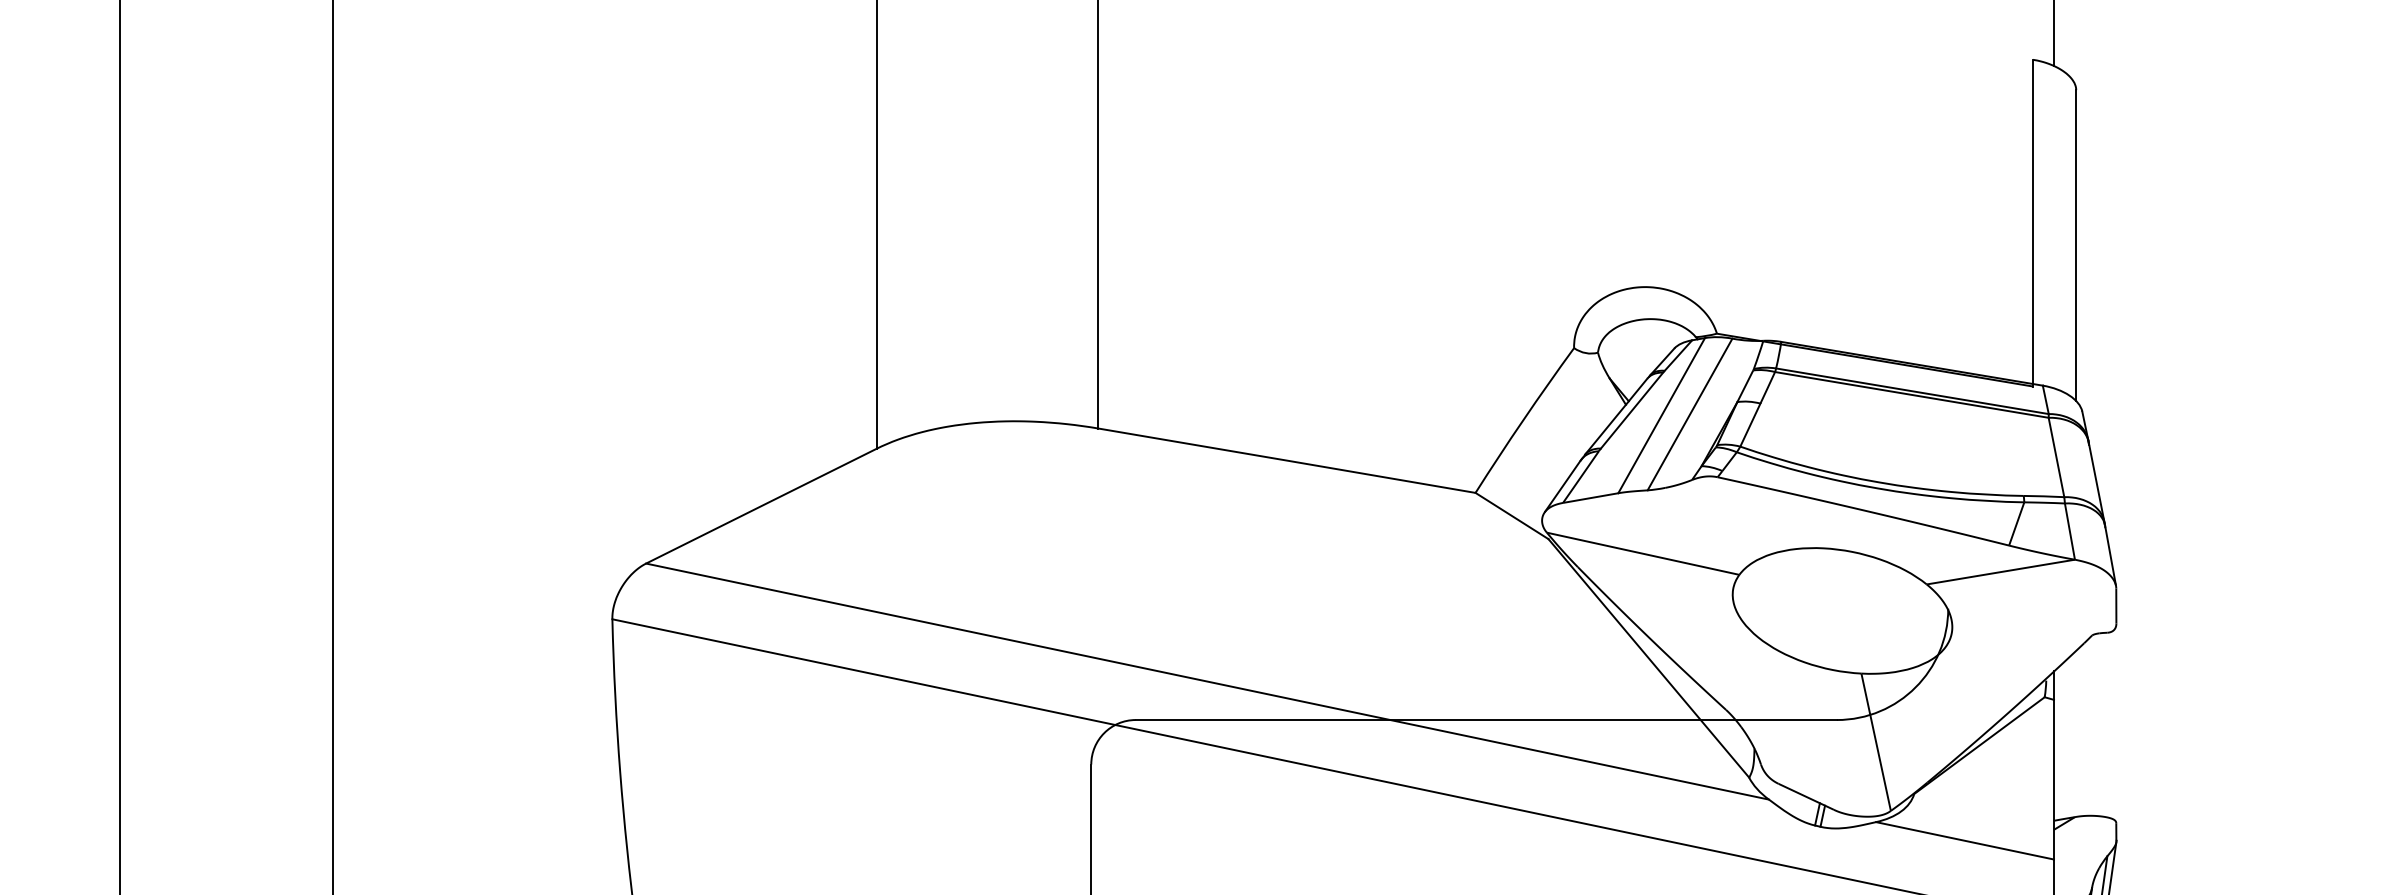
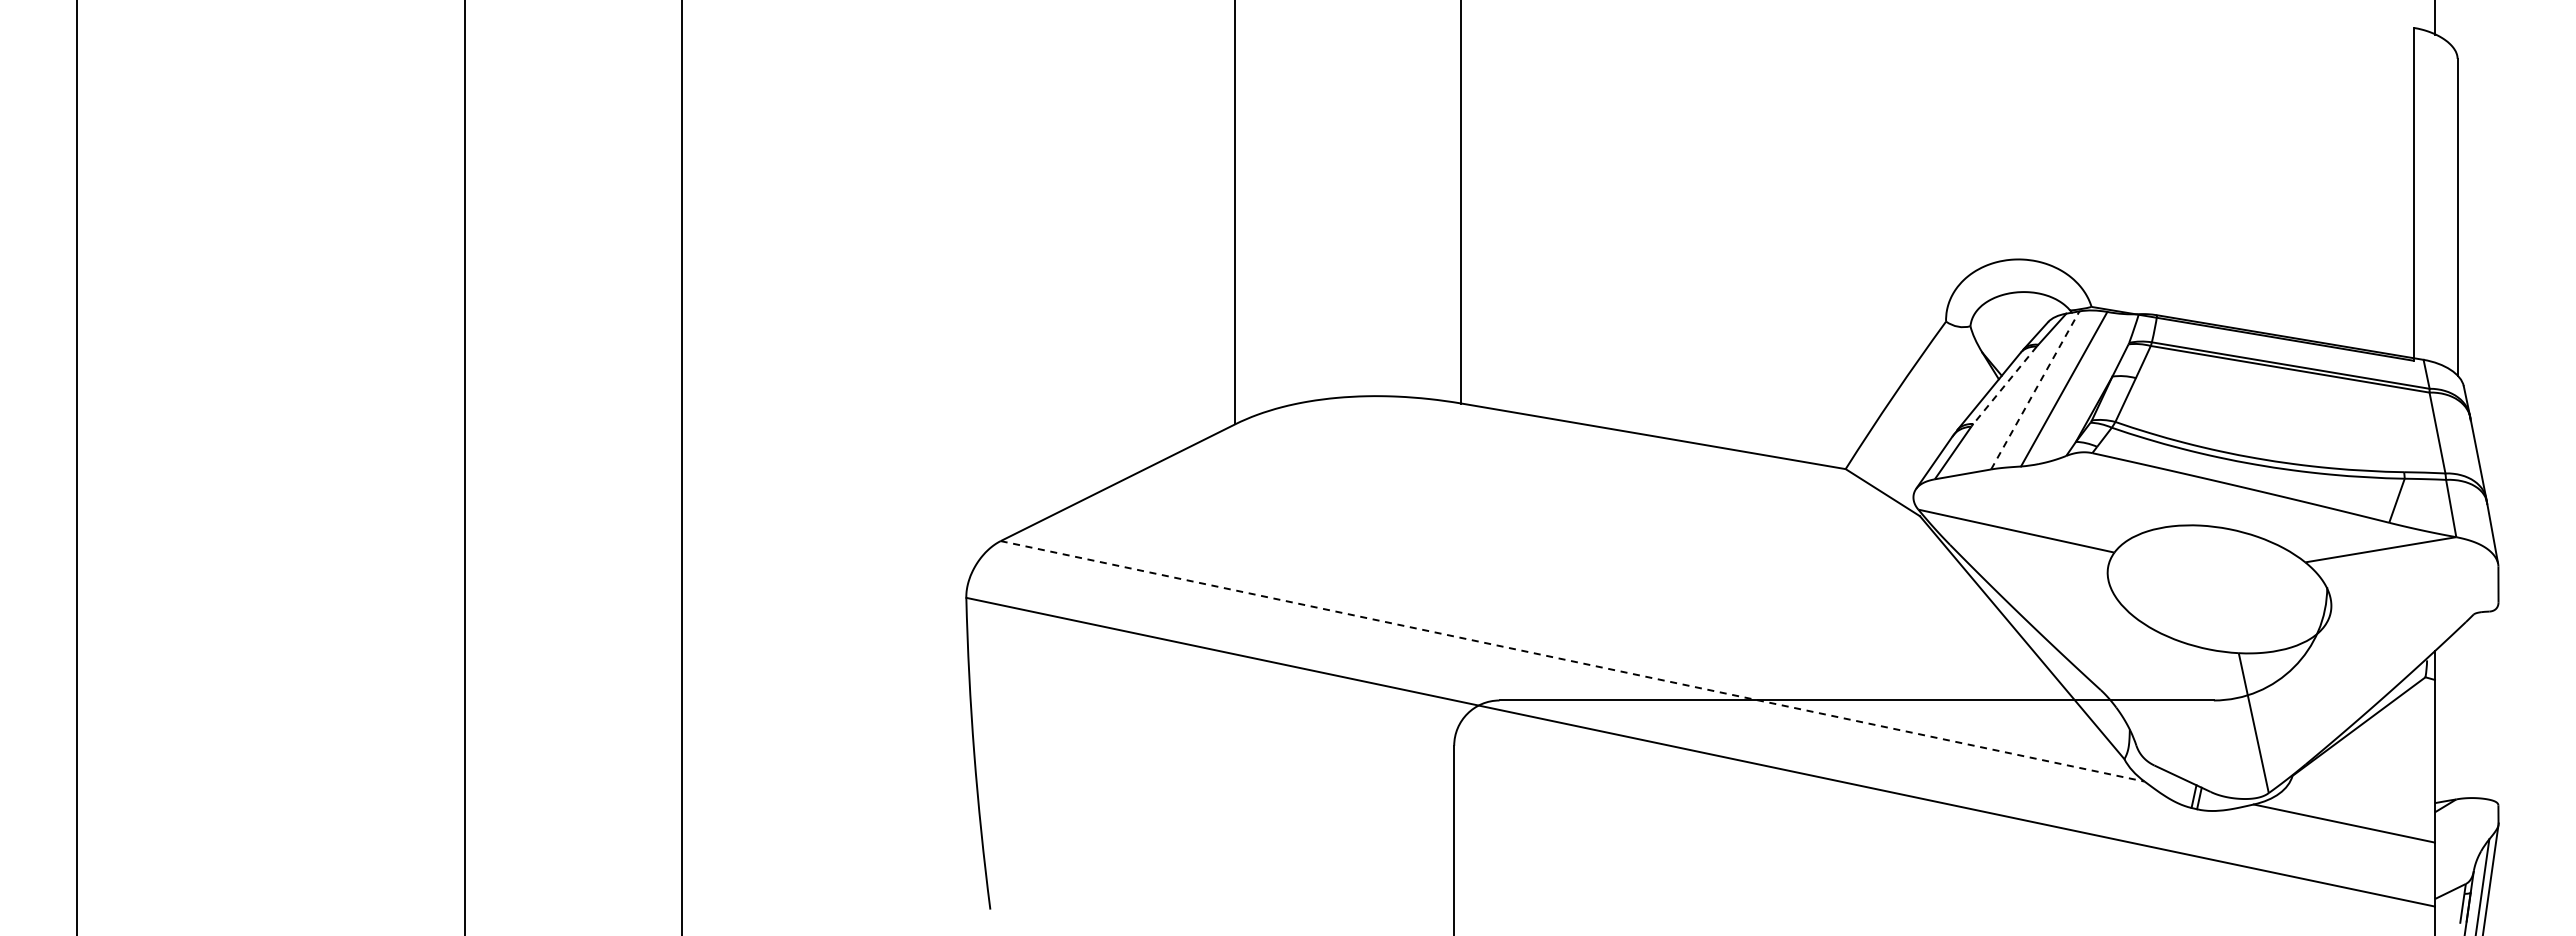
line: (1631, 410) -> (2004, 385), solid -> dashed
line: (1661, 415) -> (2035, 390), solid -> dashed
line: (1208, 681) -> (1573, 661), solid -> dashed

